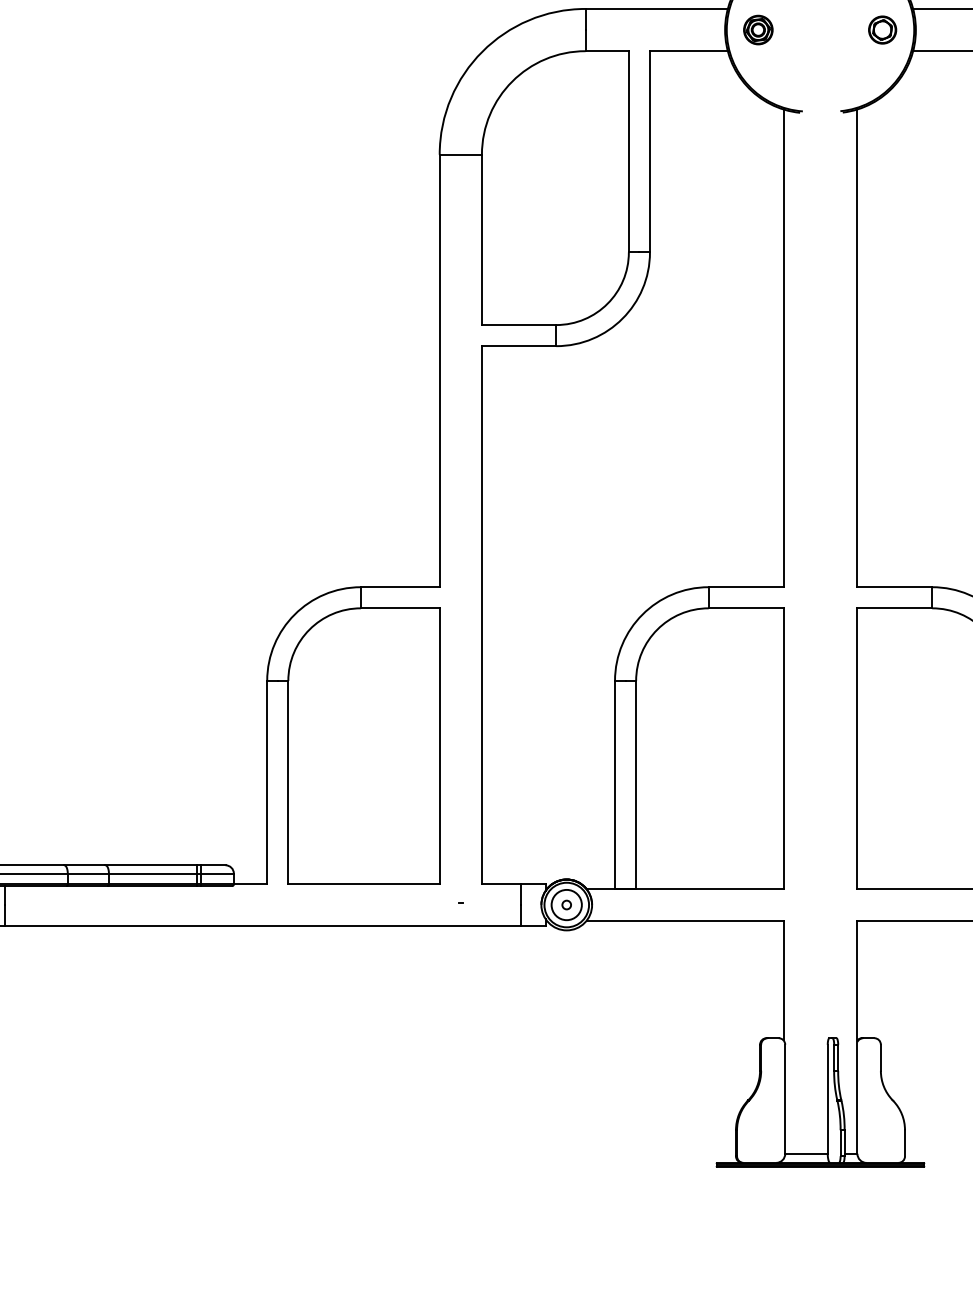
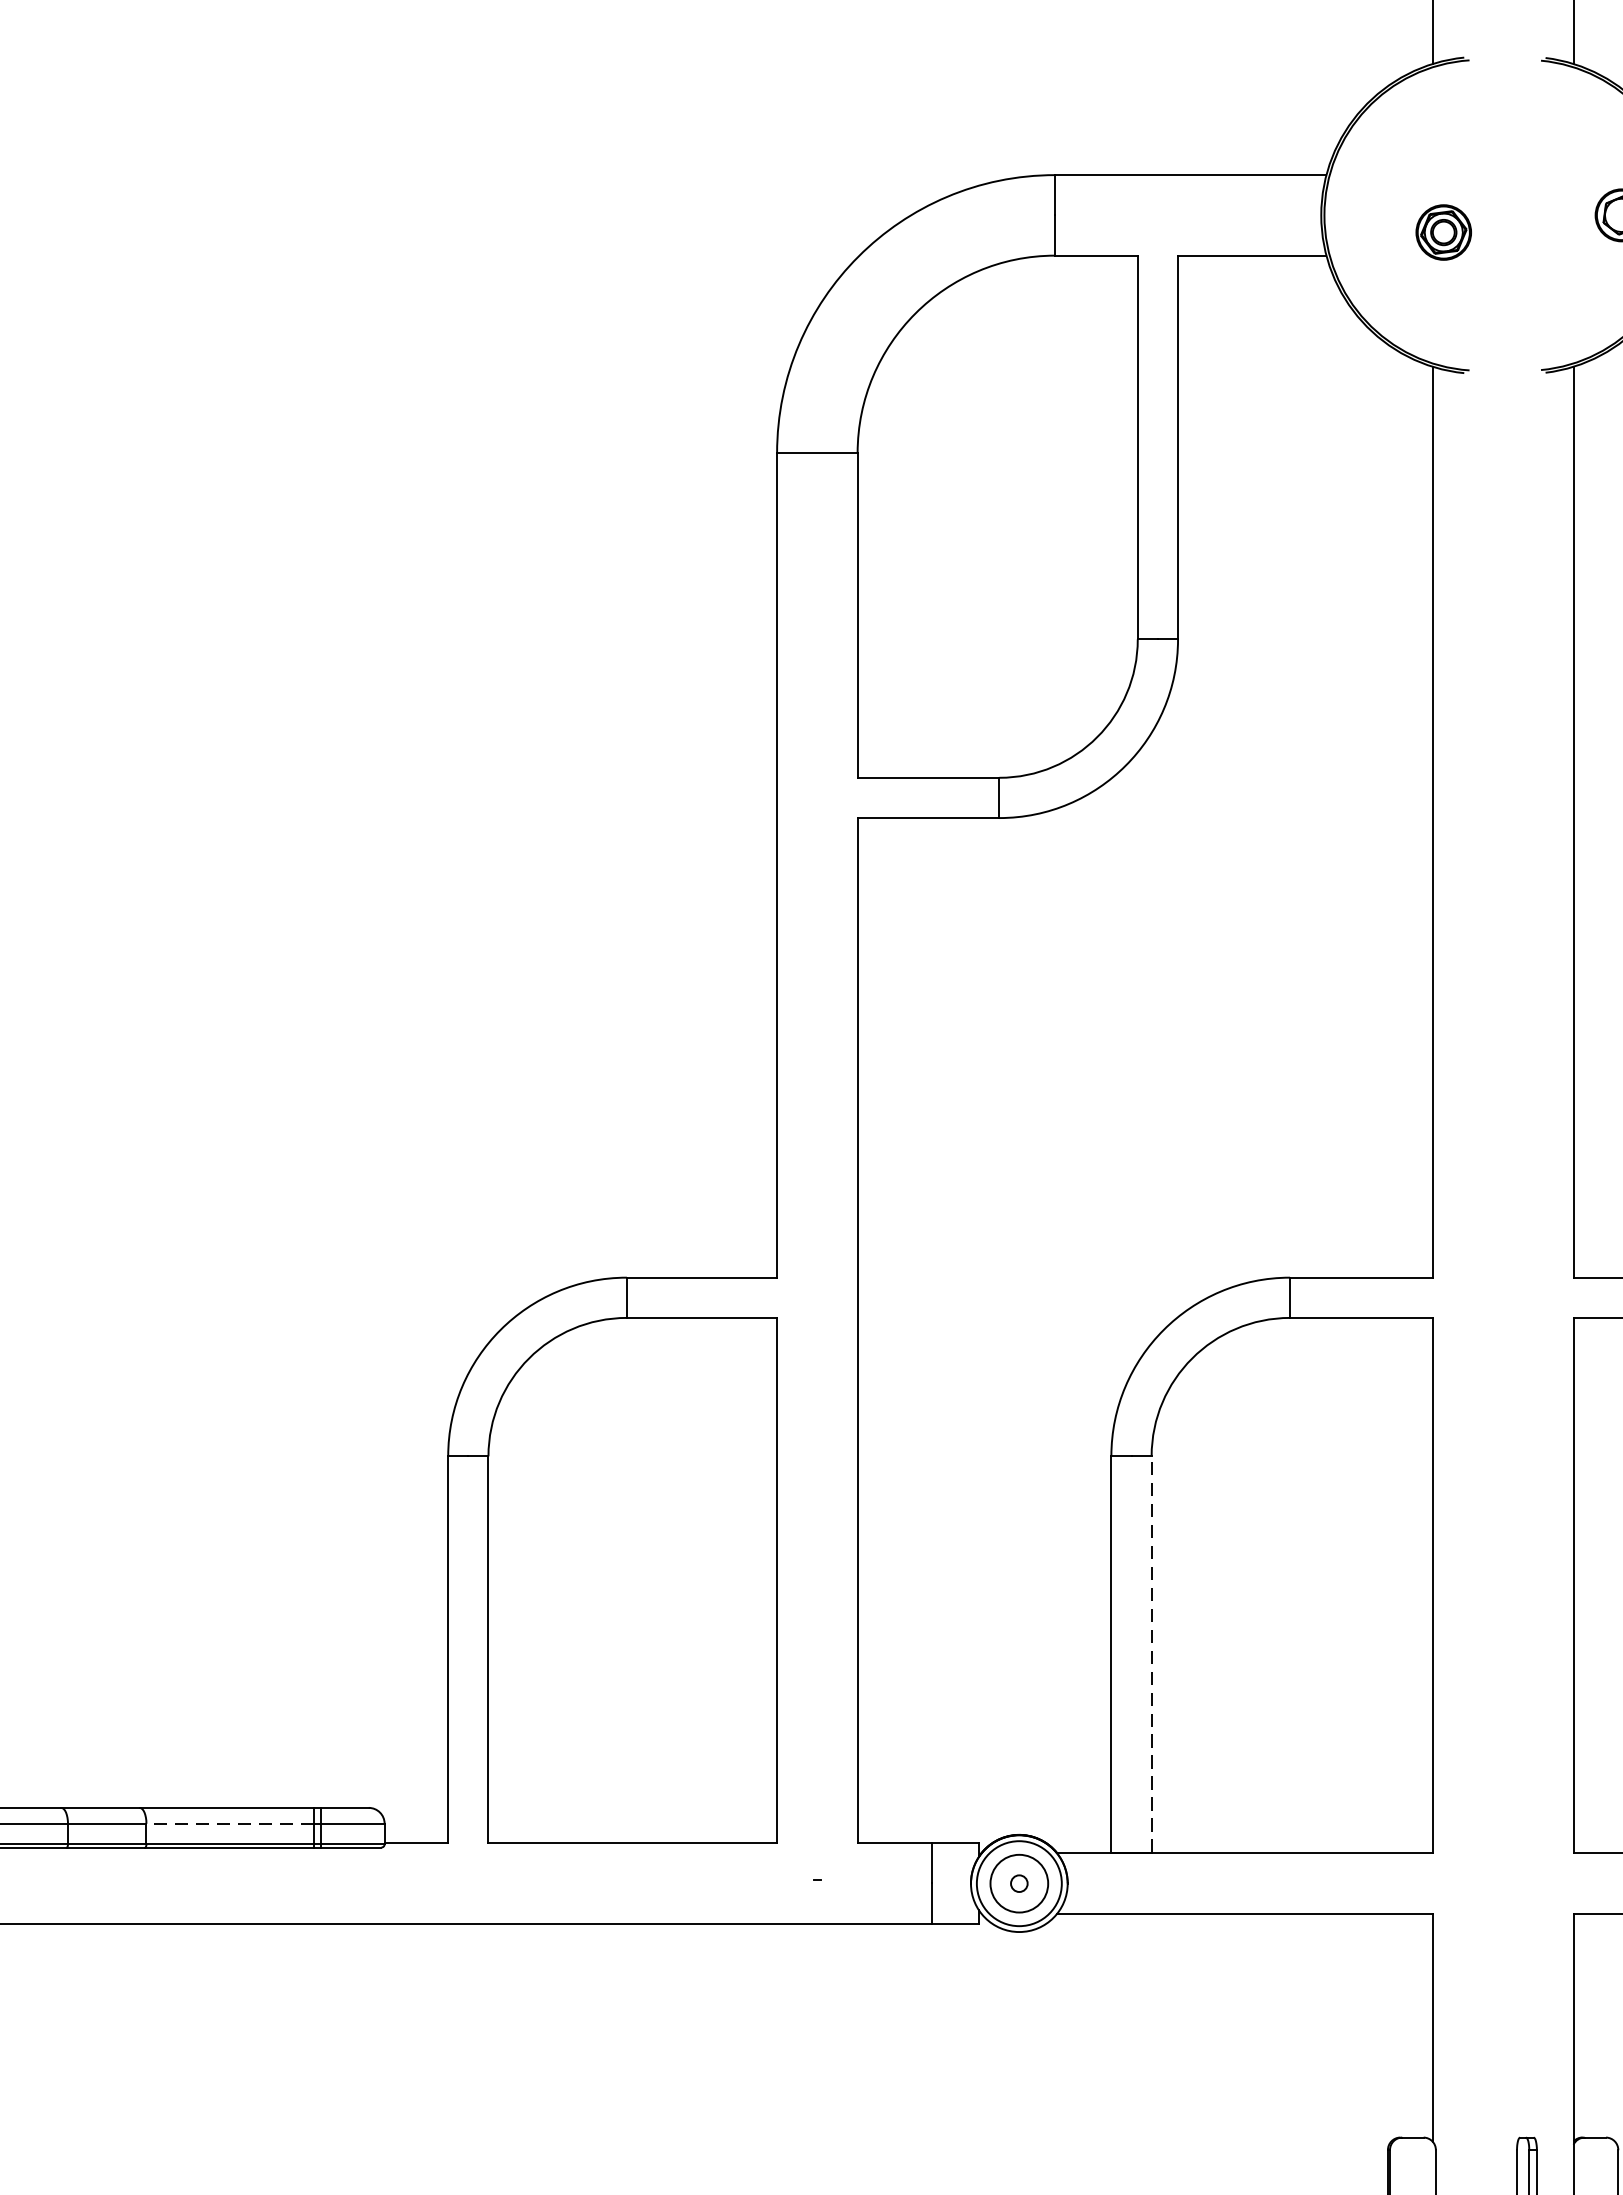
part: (758, 29) -> (1444, 231), moved
line: (636, 784) -> (1152, 1653), solid -> dashed
line: (152, 873) -> (229, 1823), solid -> dashed

